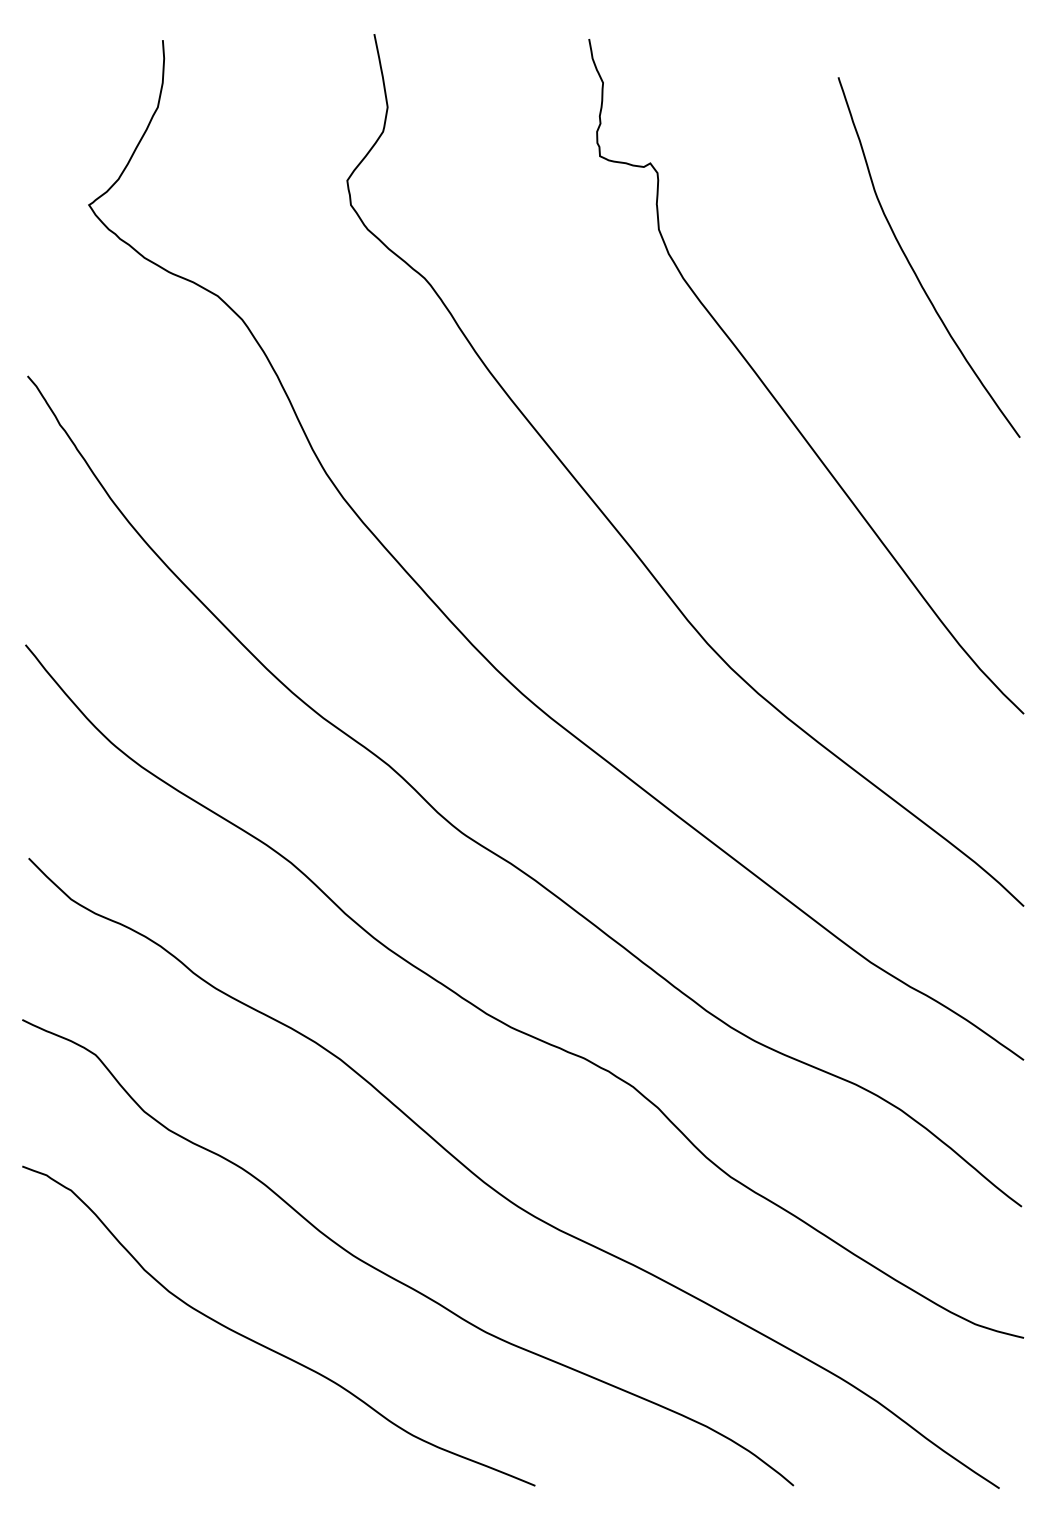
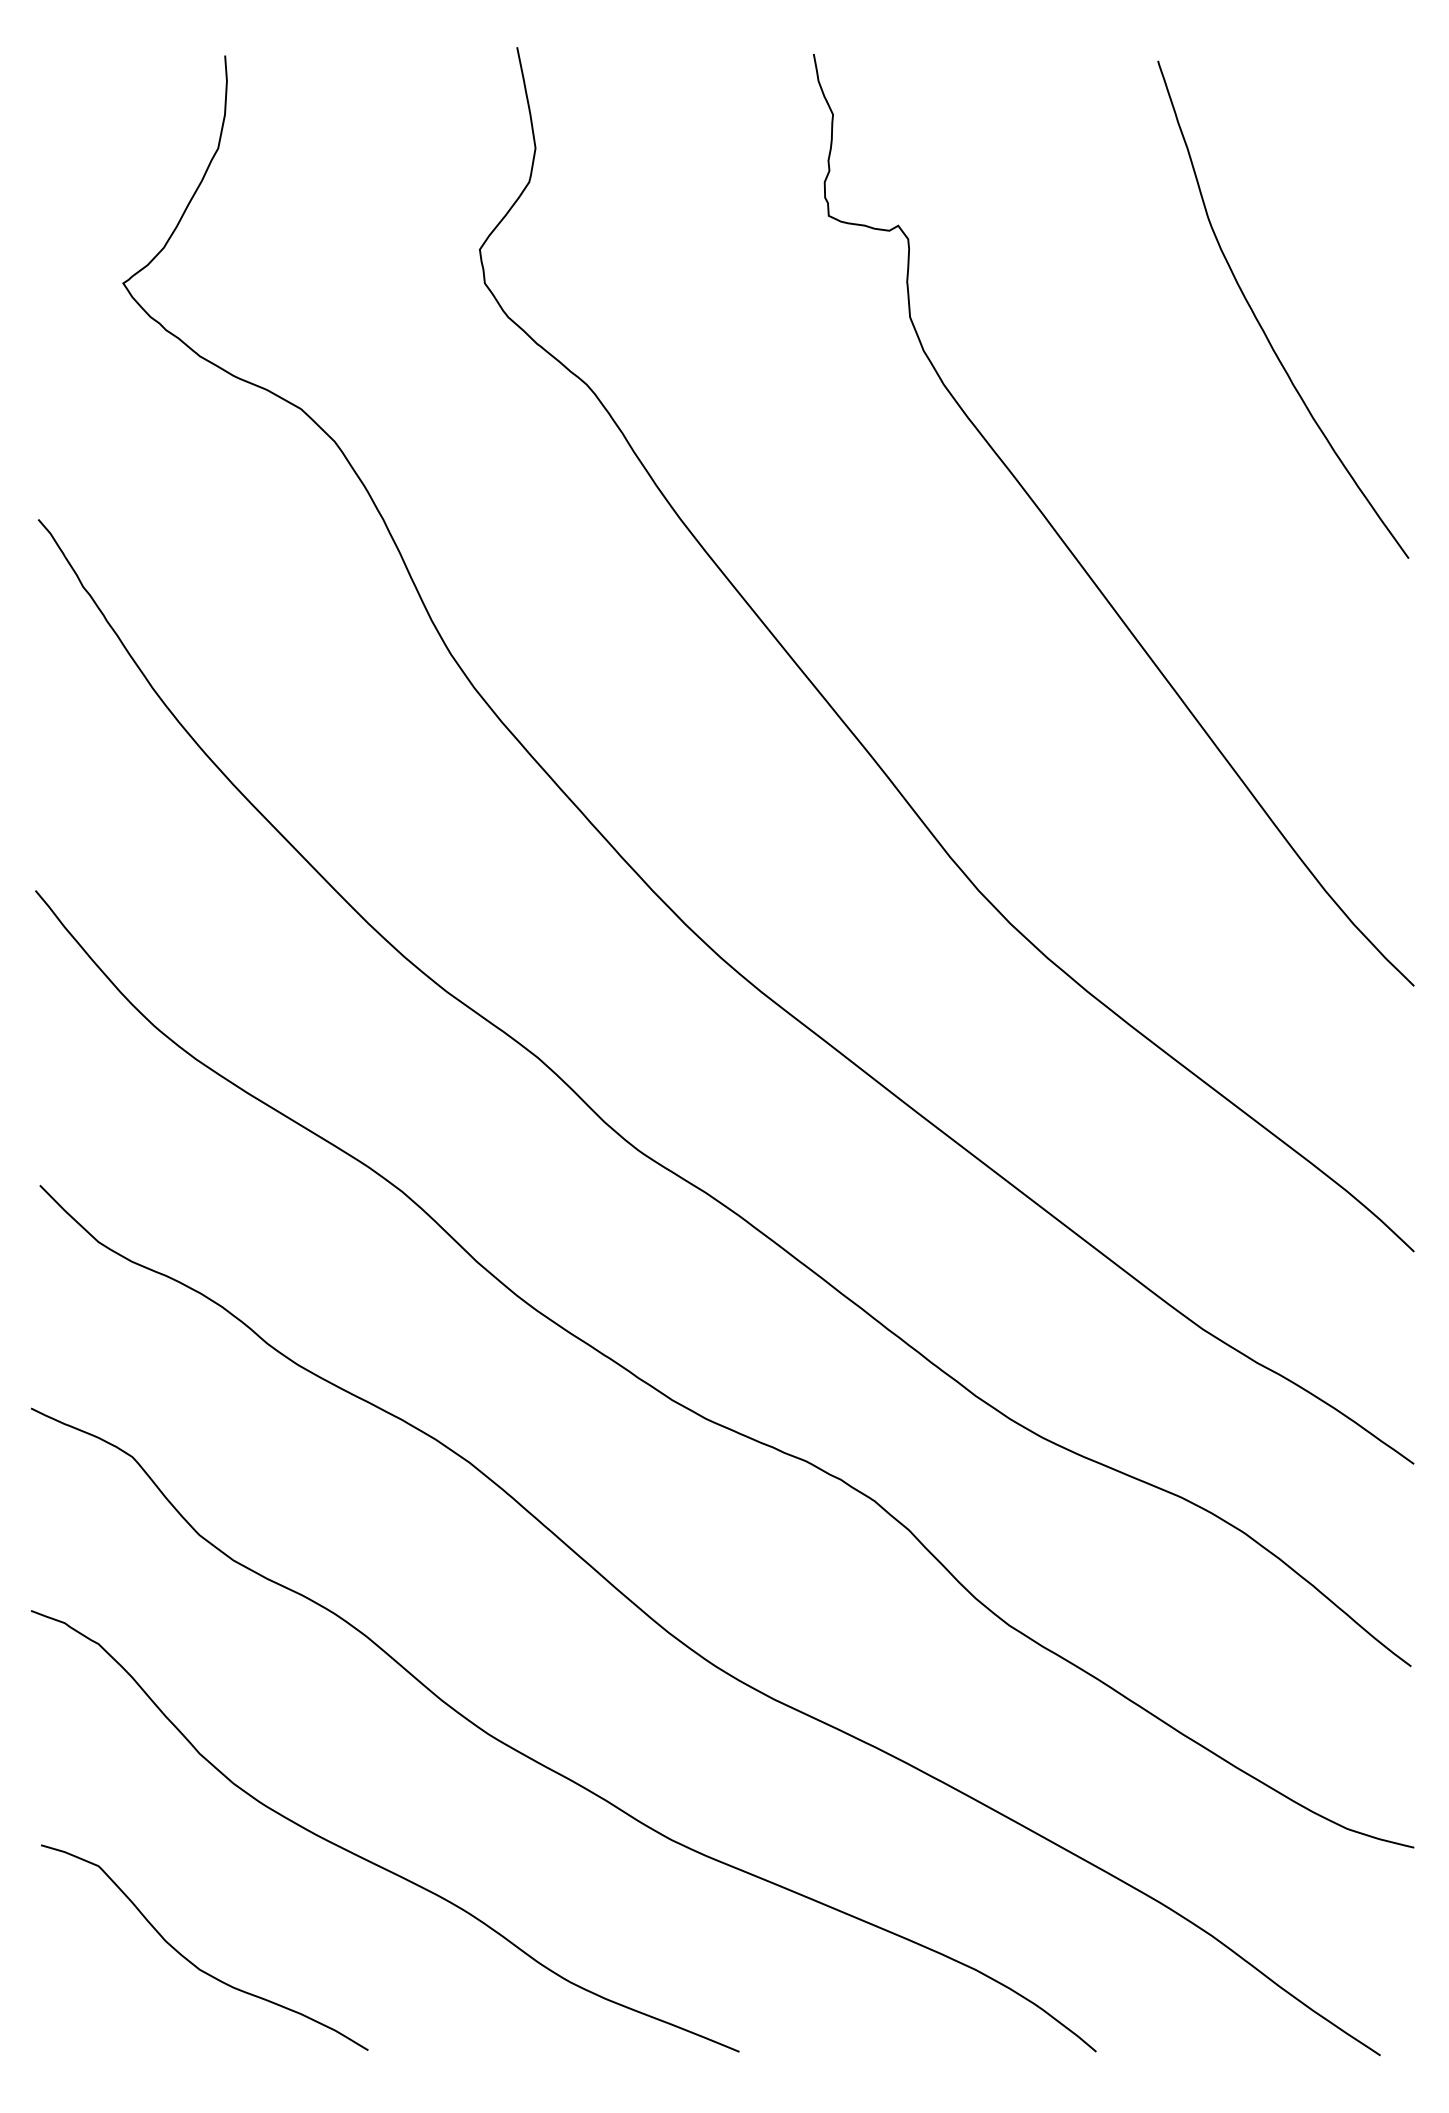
curve: (911, 266) -> (1259, 321), moved
curve: (138, 1420) -> (191, 1961), added

